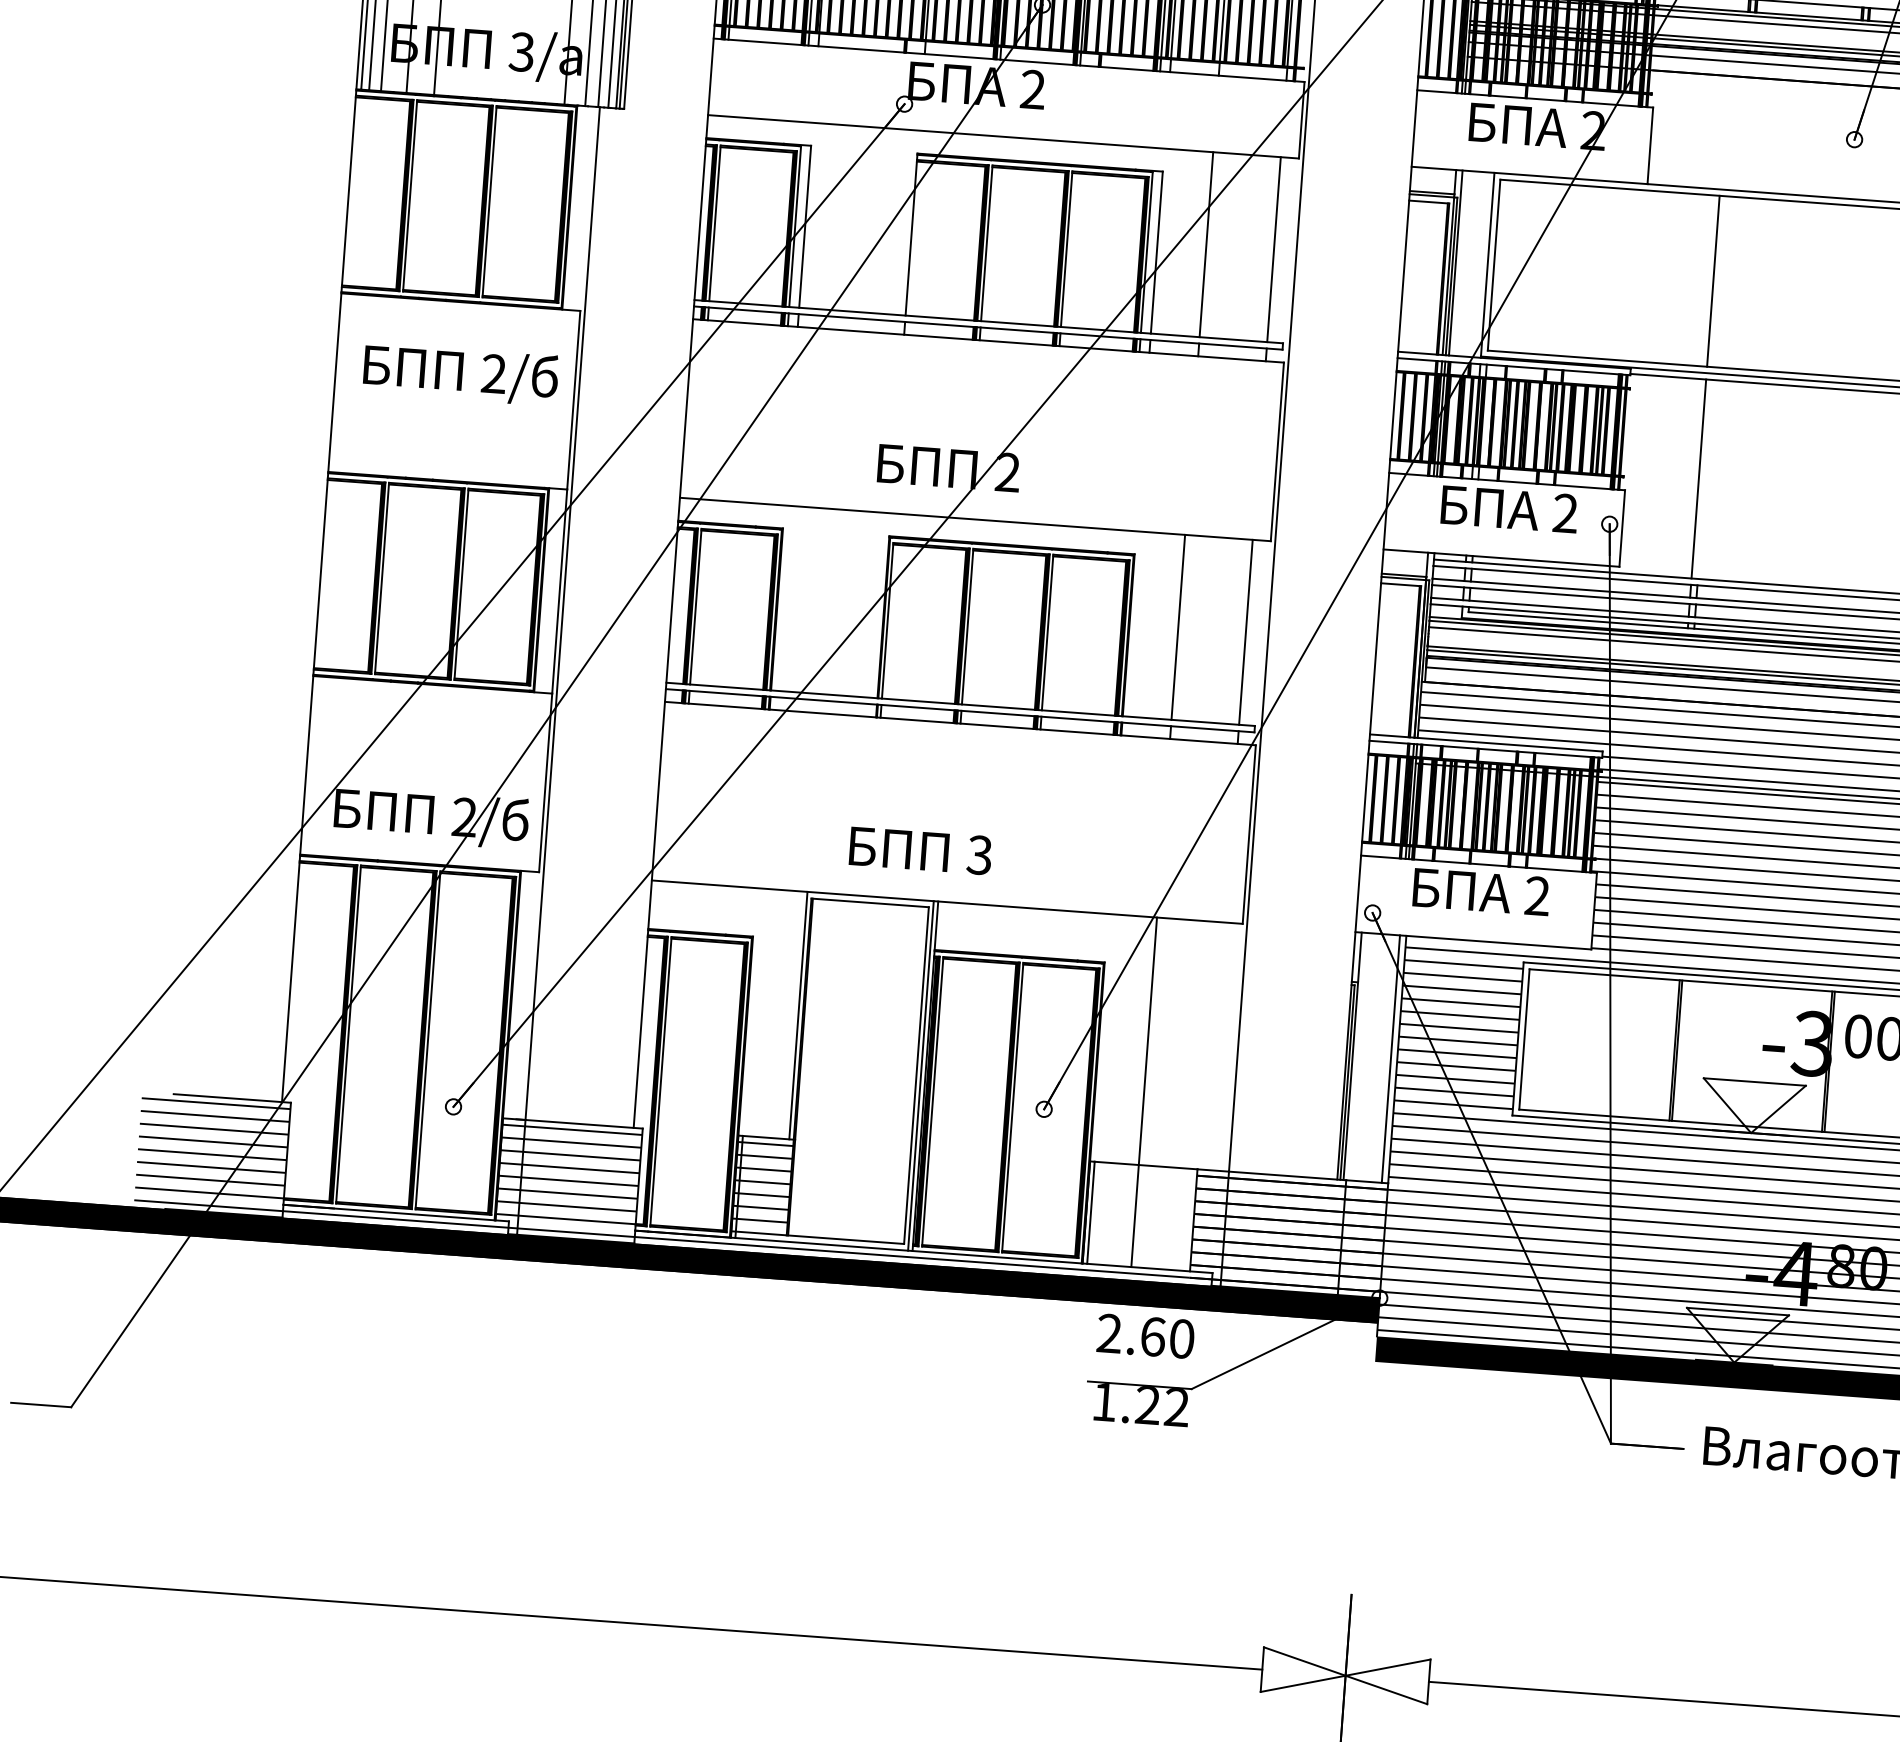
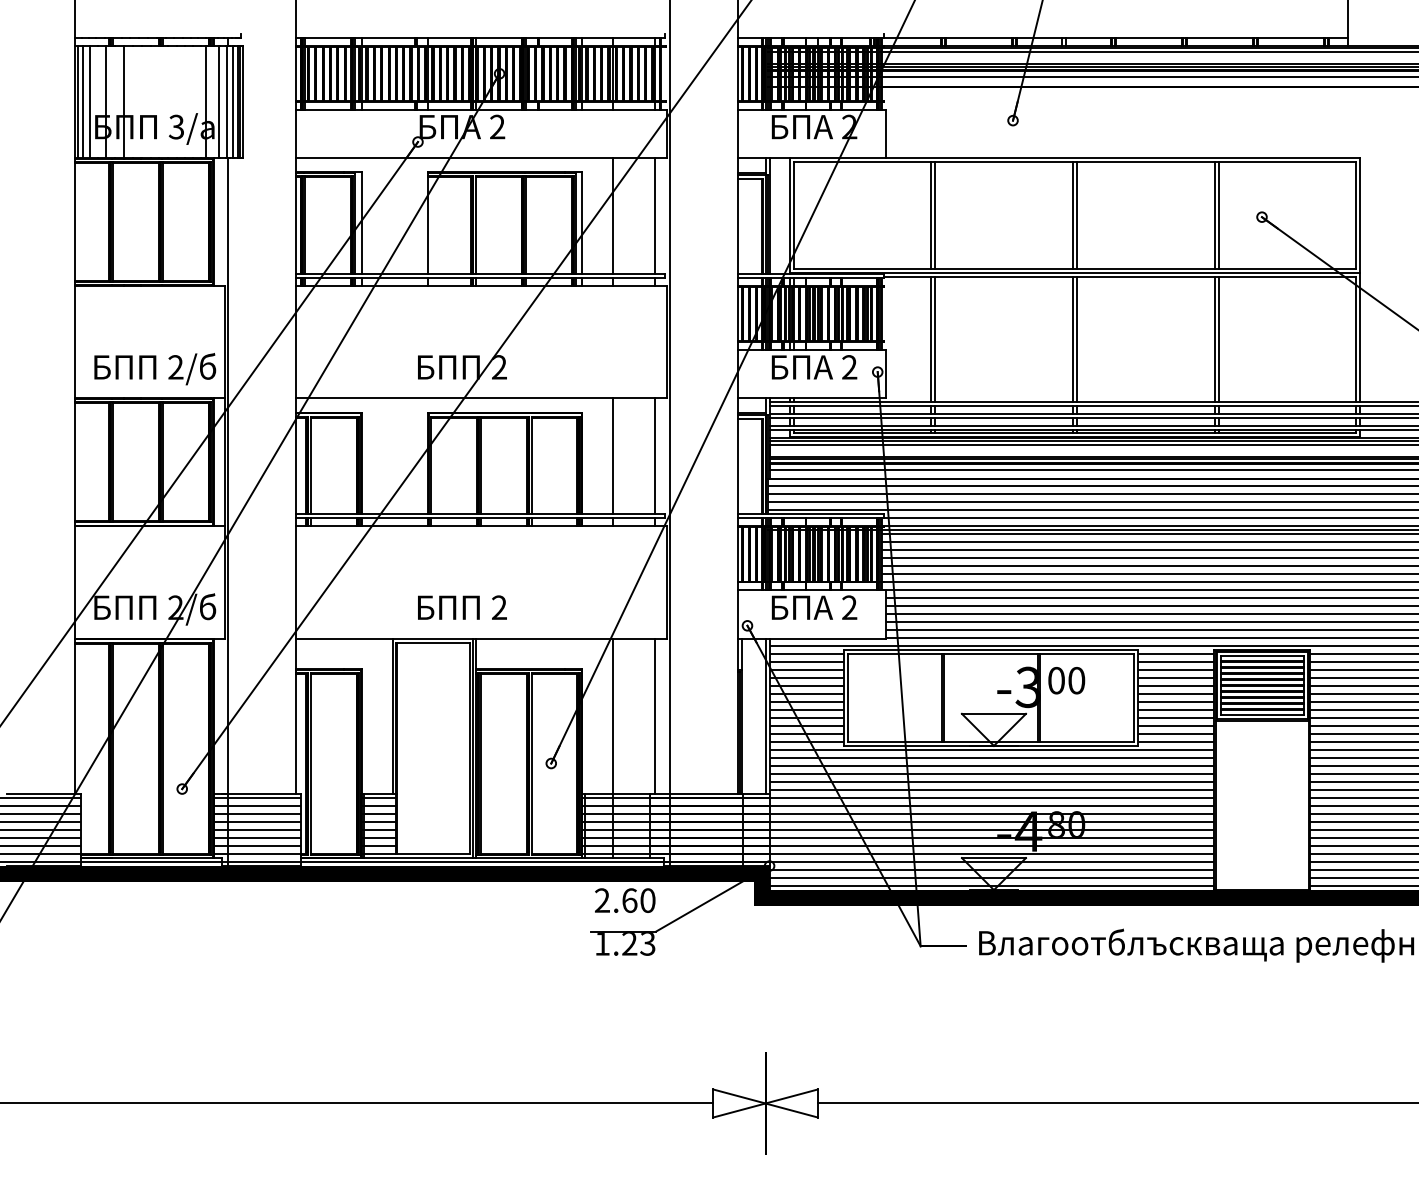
line: (1720, 281) -> (935, 215), added
text: (461, 374) -> (155, 369), moved
line: (1705, 479) -> (935, 339), added
text: (978, 854) -> (498, 607), 3 -> 2
line: (1215, 1045) -> (655, 715), added
hatch: (1139, 1215) -> (615, 825), added
fill: (1363, 1342) -> (761, 894), added
text: (1176, 1408) -> (647, 944), 1.22 -> 1.23

